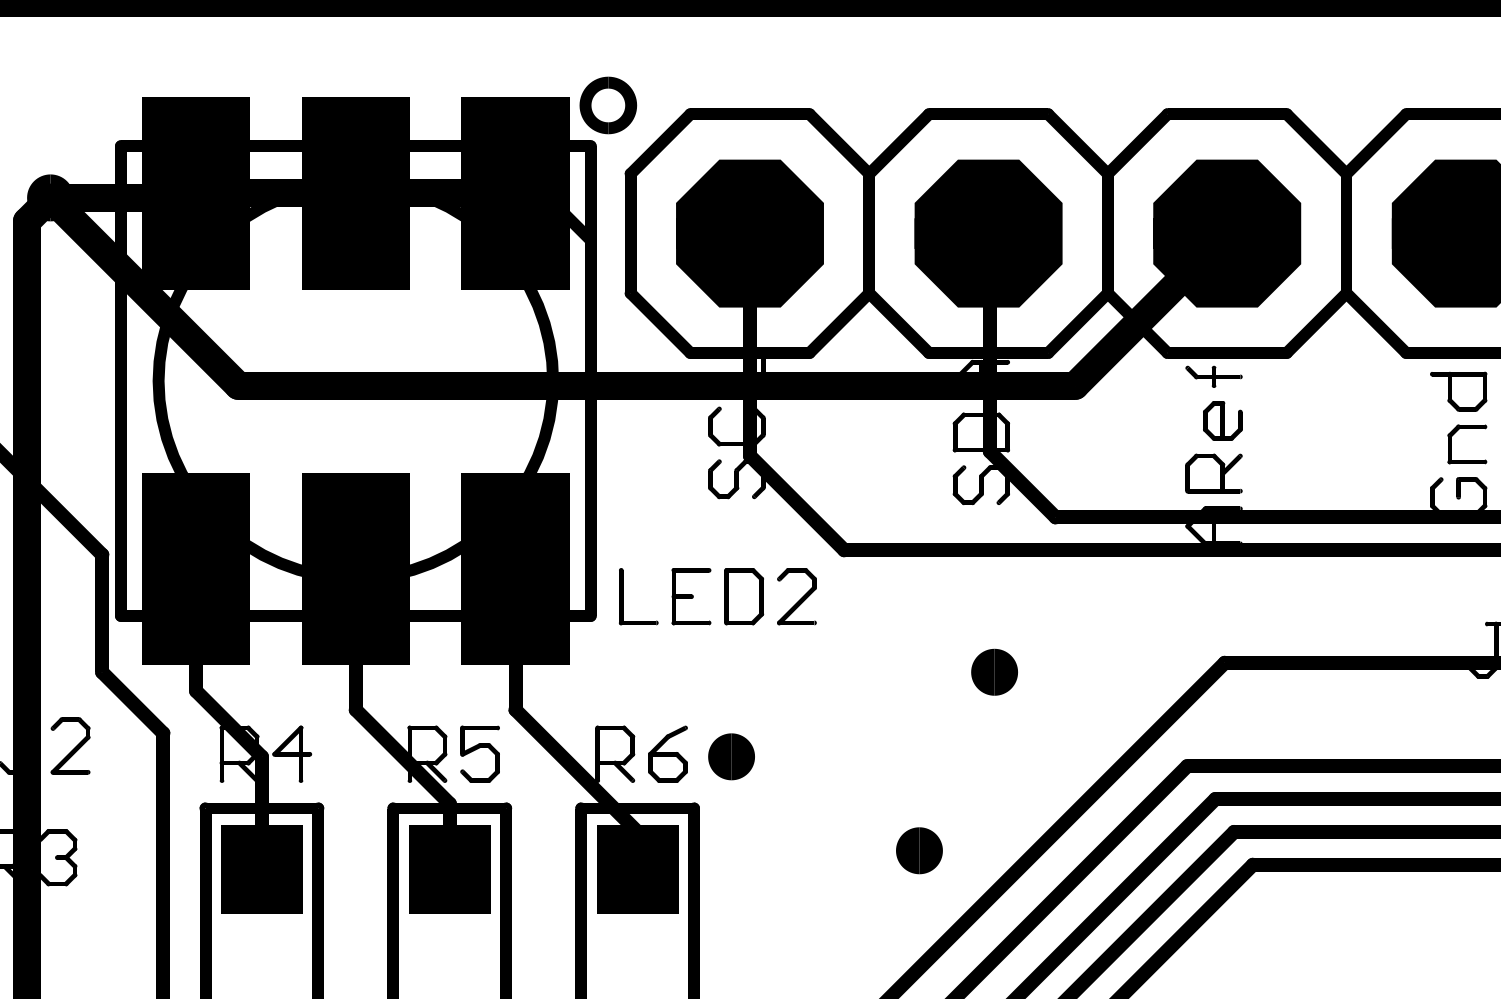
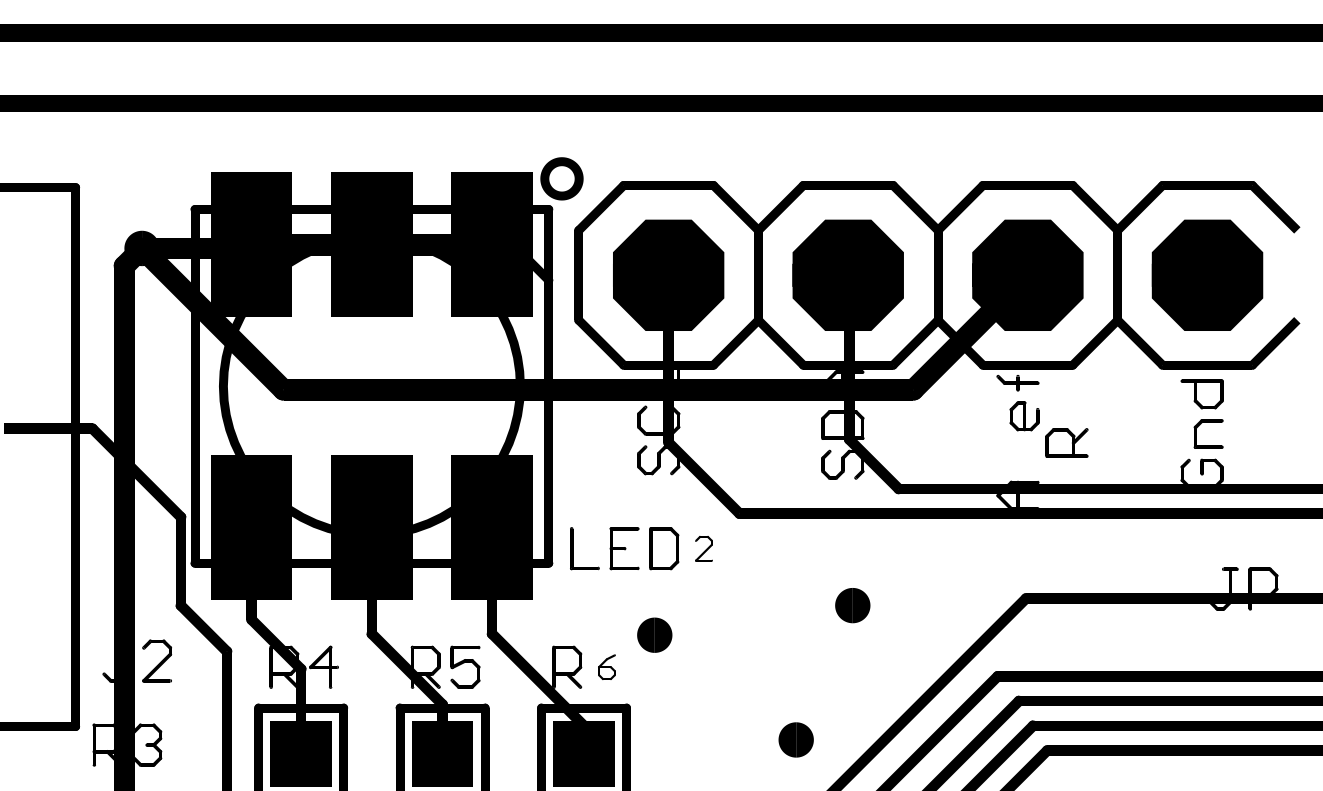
part: (1213, 472) -> (1066, 442), moved
part: (796, 596) -> (703, 548), size x0.6
part: (667, 753) -> (606, 666), size x0.6
part: (731, 755) -> (654, 634), moved

